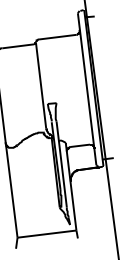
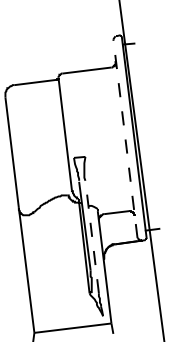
line: (87, 89) -> (125, 138), solid -> dashed
line: (61, 164) -> (92, 237), solid -> dashed

